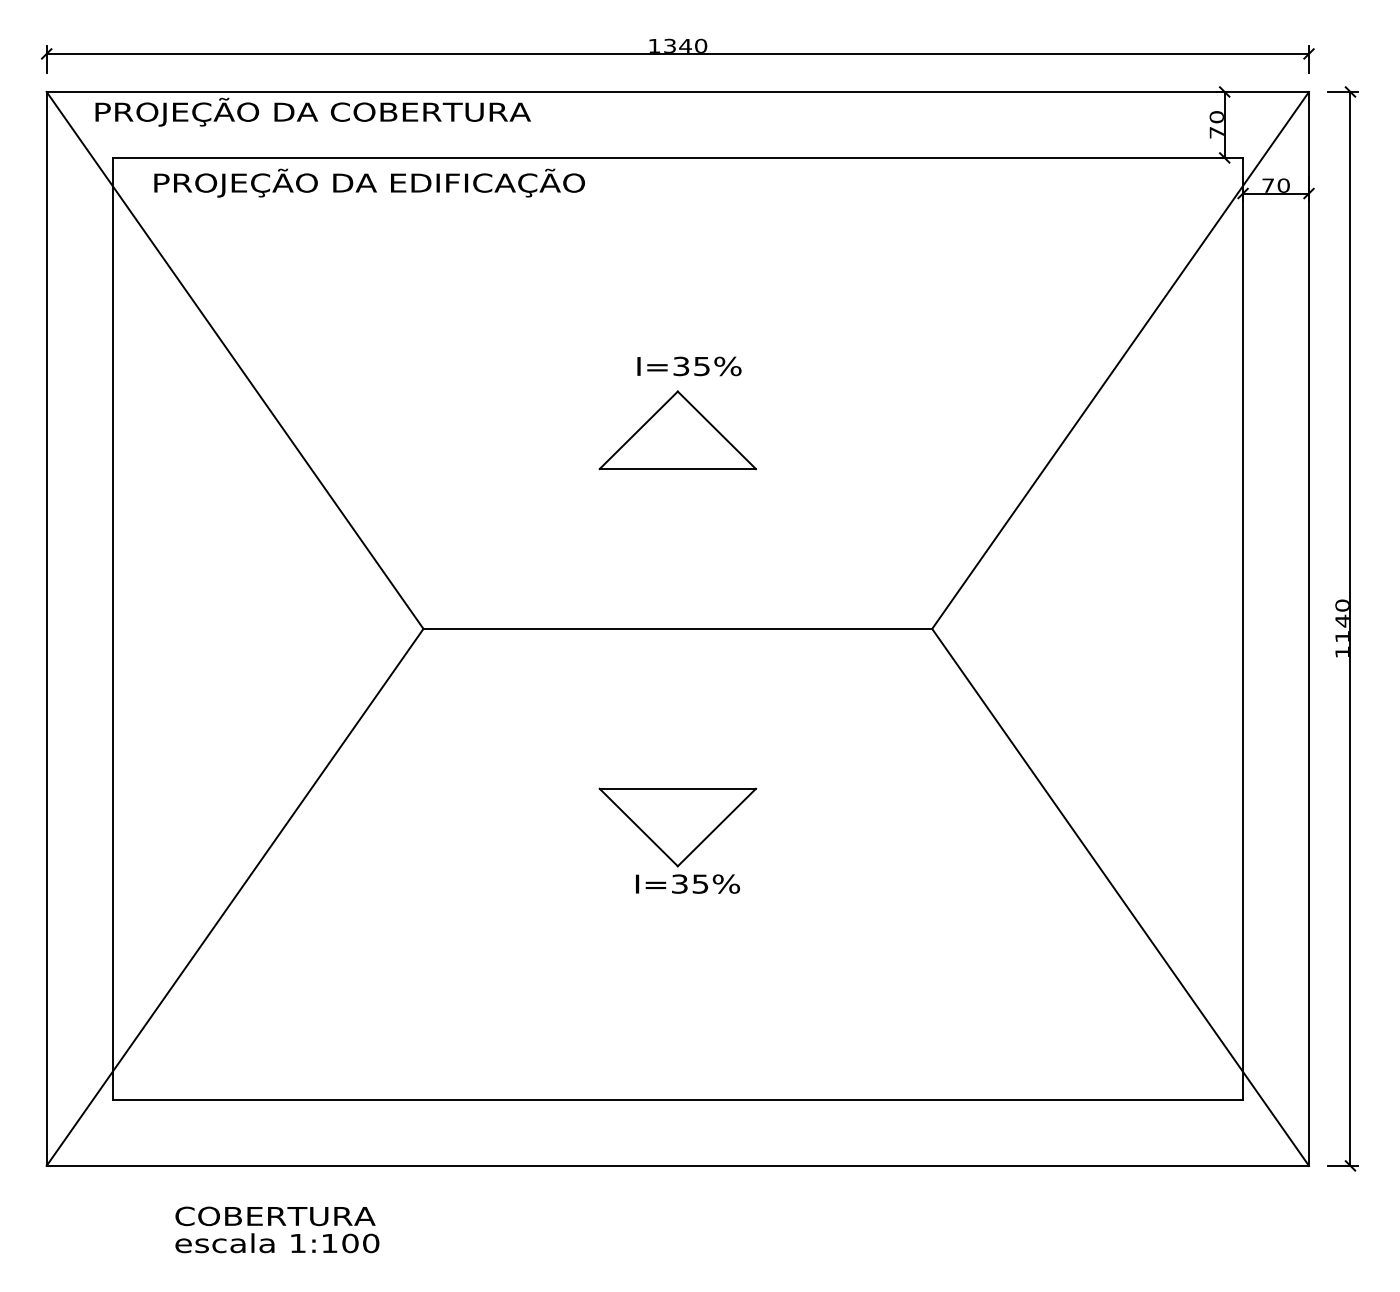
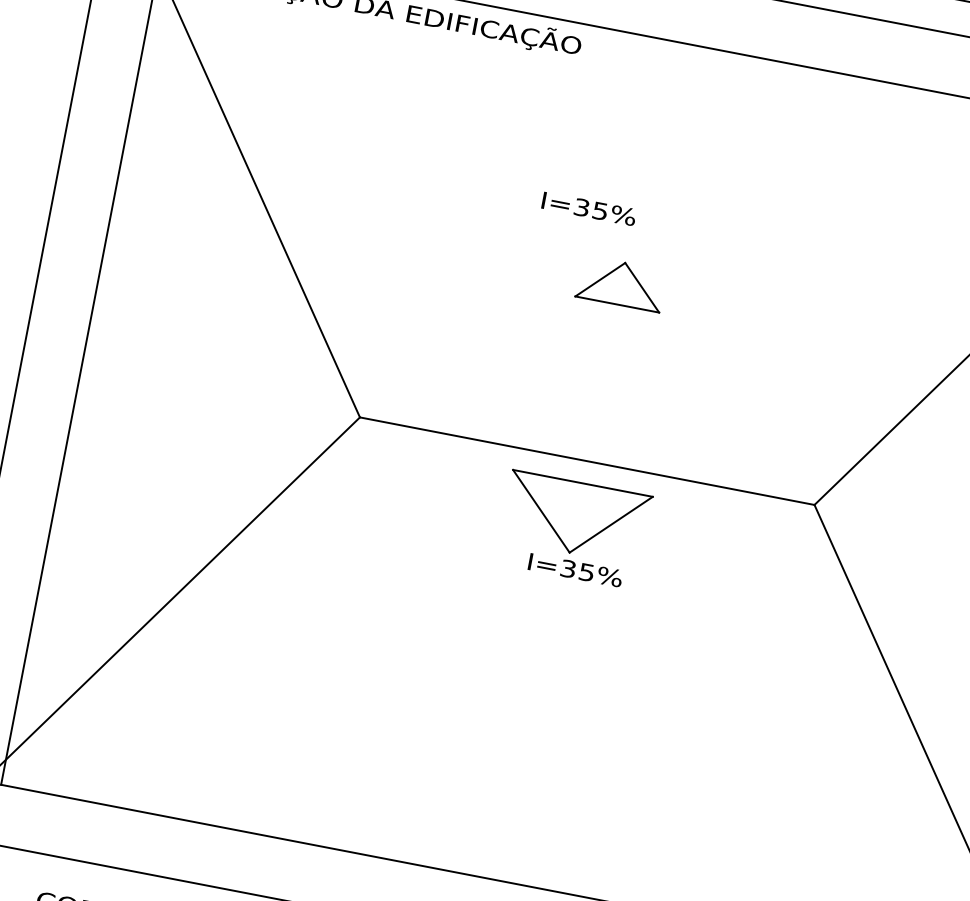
text: (689, 366) -> (589, 209), moved
part: (677, 430) -> (621, 283), size x0.6
part: (677, 840) -> (573, 529), moved

